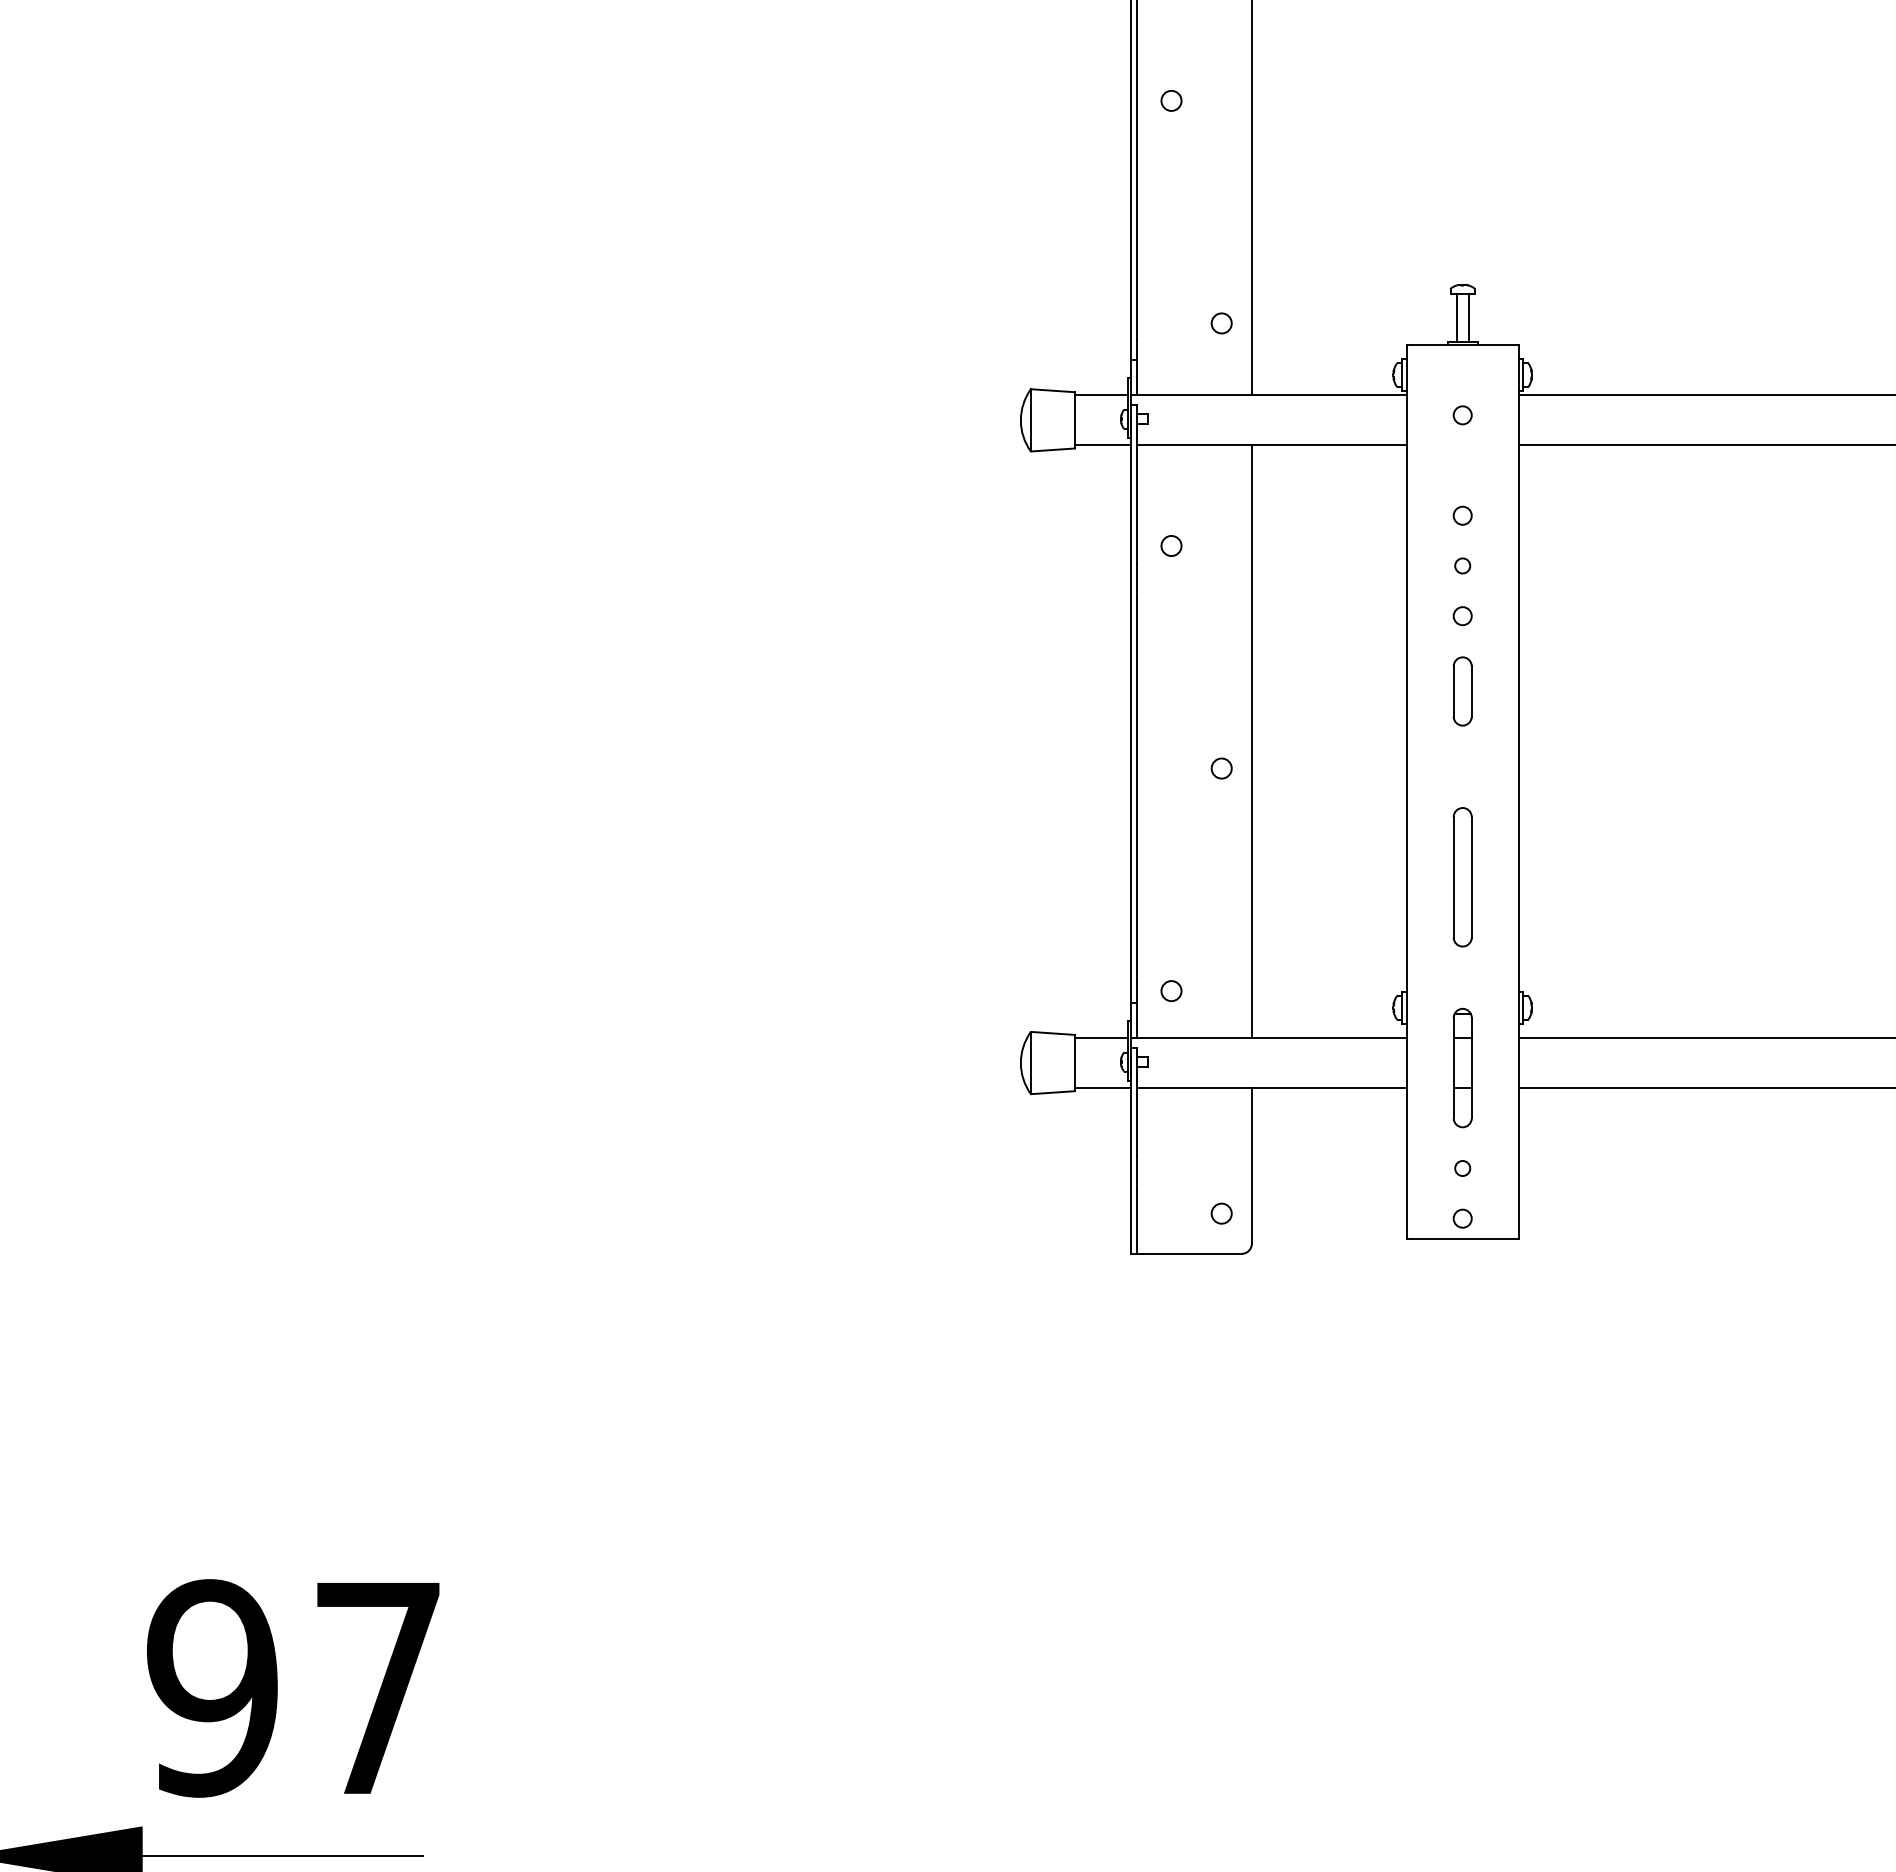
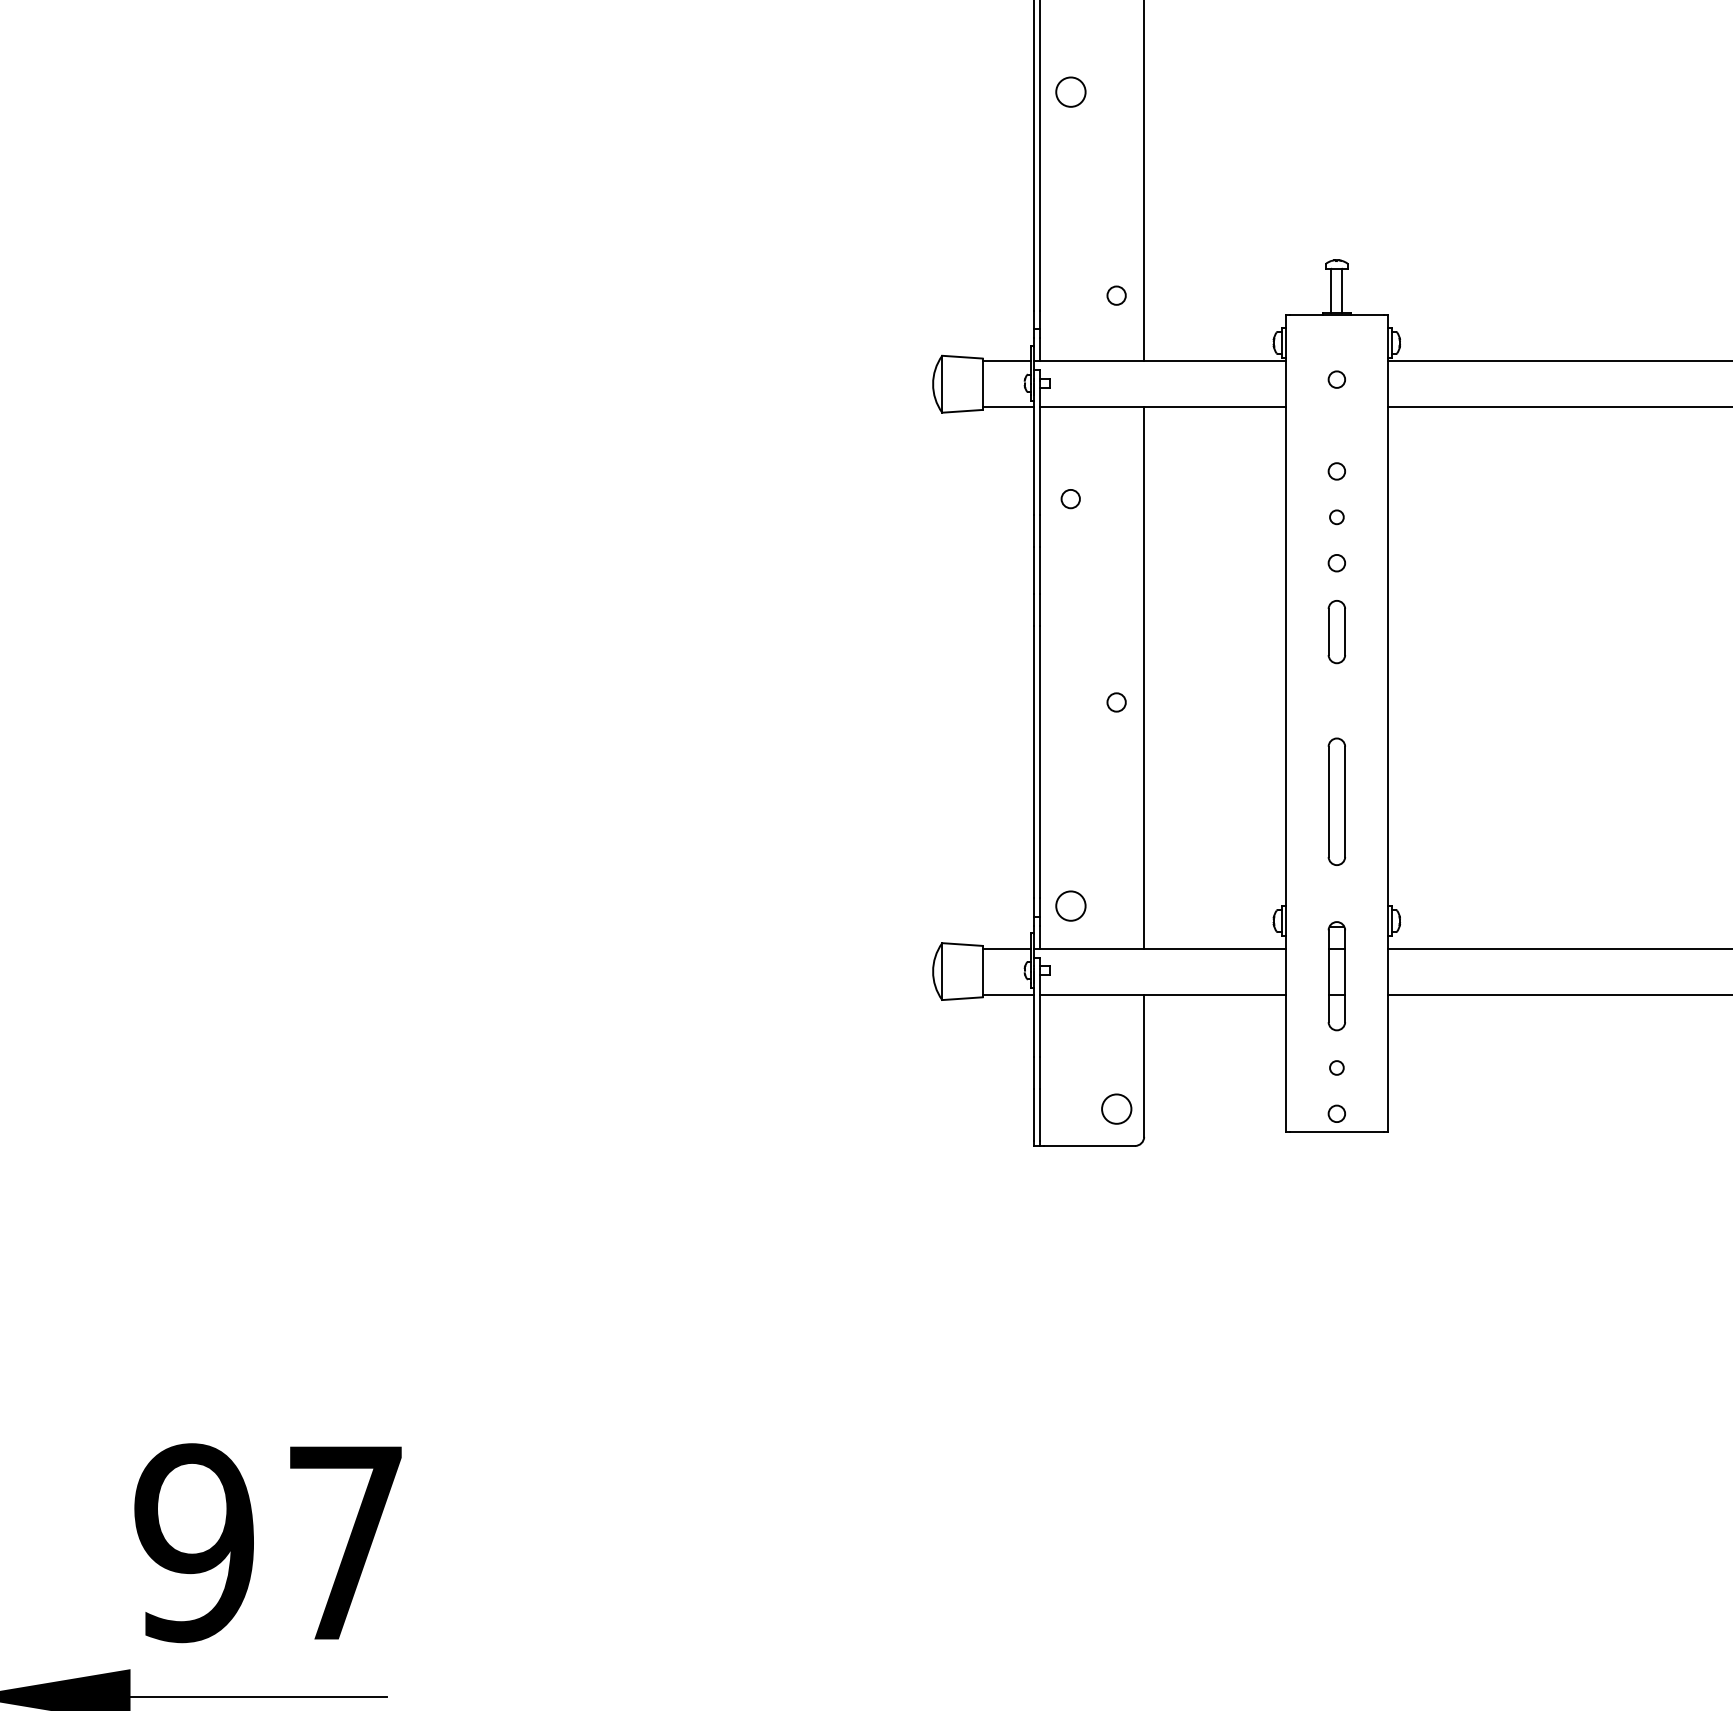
circle: (1171, 101) -> (1070, 92), size x1.6
circle: (1171, 990) -> (1070, 905), size x1.6
circle: (1221, 1213) -> (1116, 1109), size x1.6

